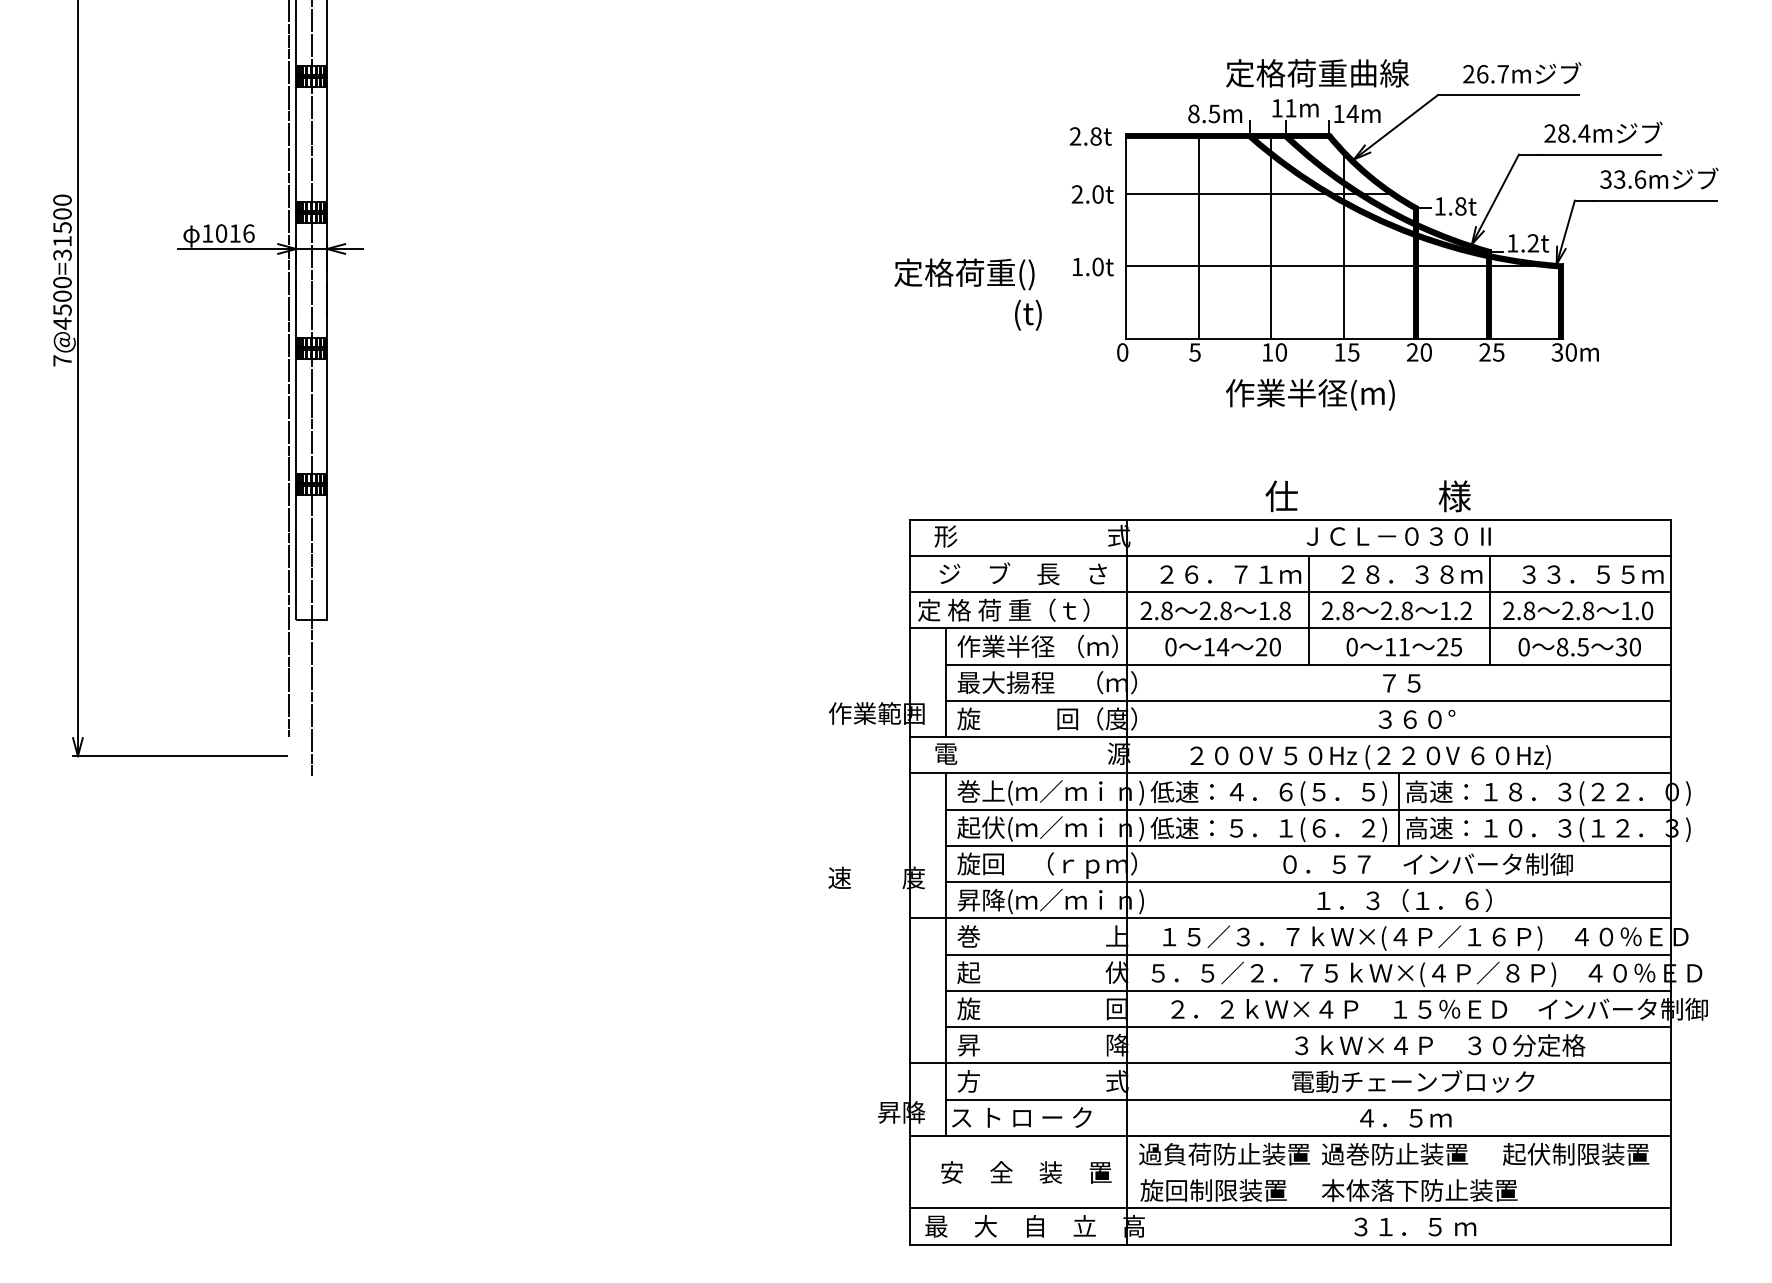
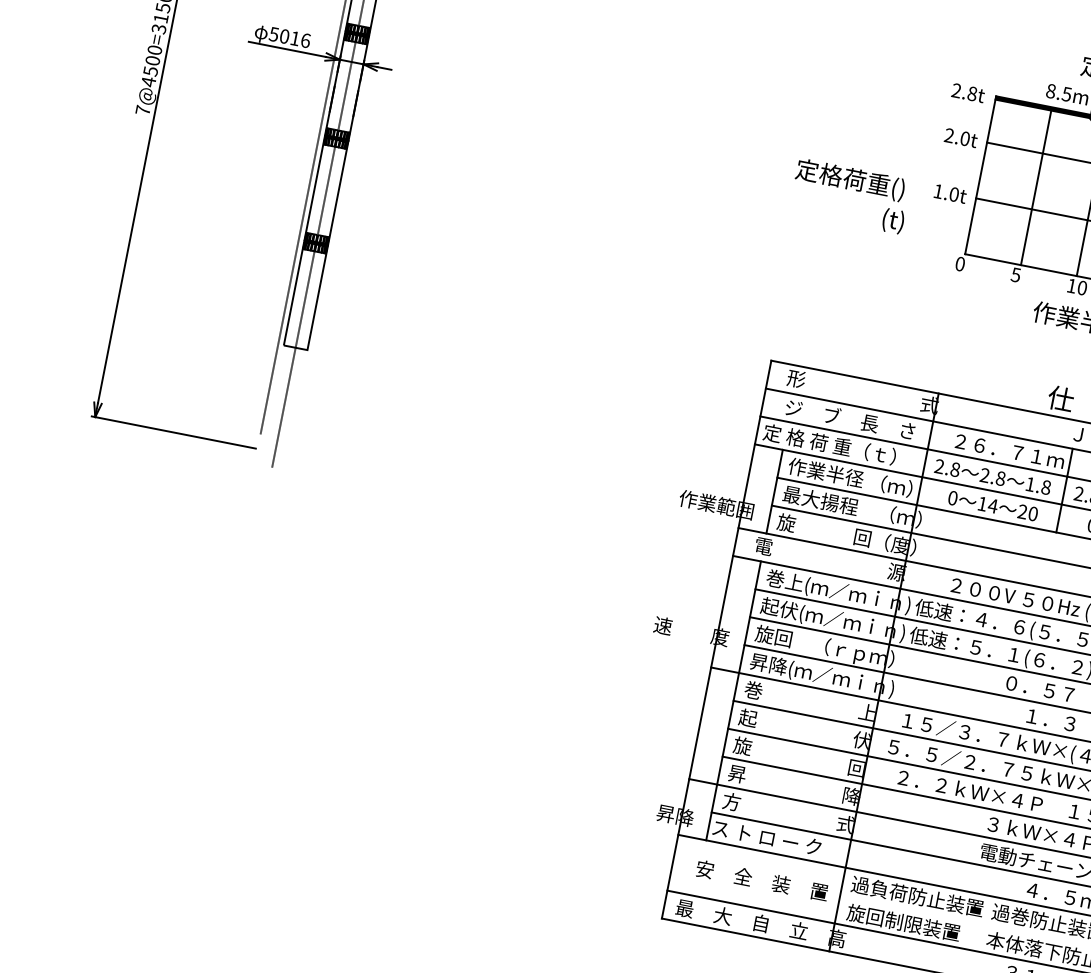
text: (207, 233) -> (273, 34), 1016 -> 5016

